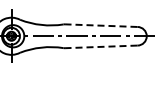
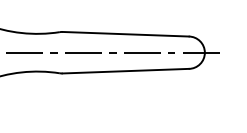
line: (100, 25) -> (124, 33), dashed -> solid
line: (100, 46) -> (124, 70), dashed -> solid

